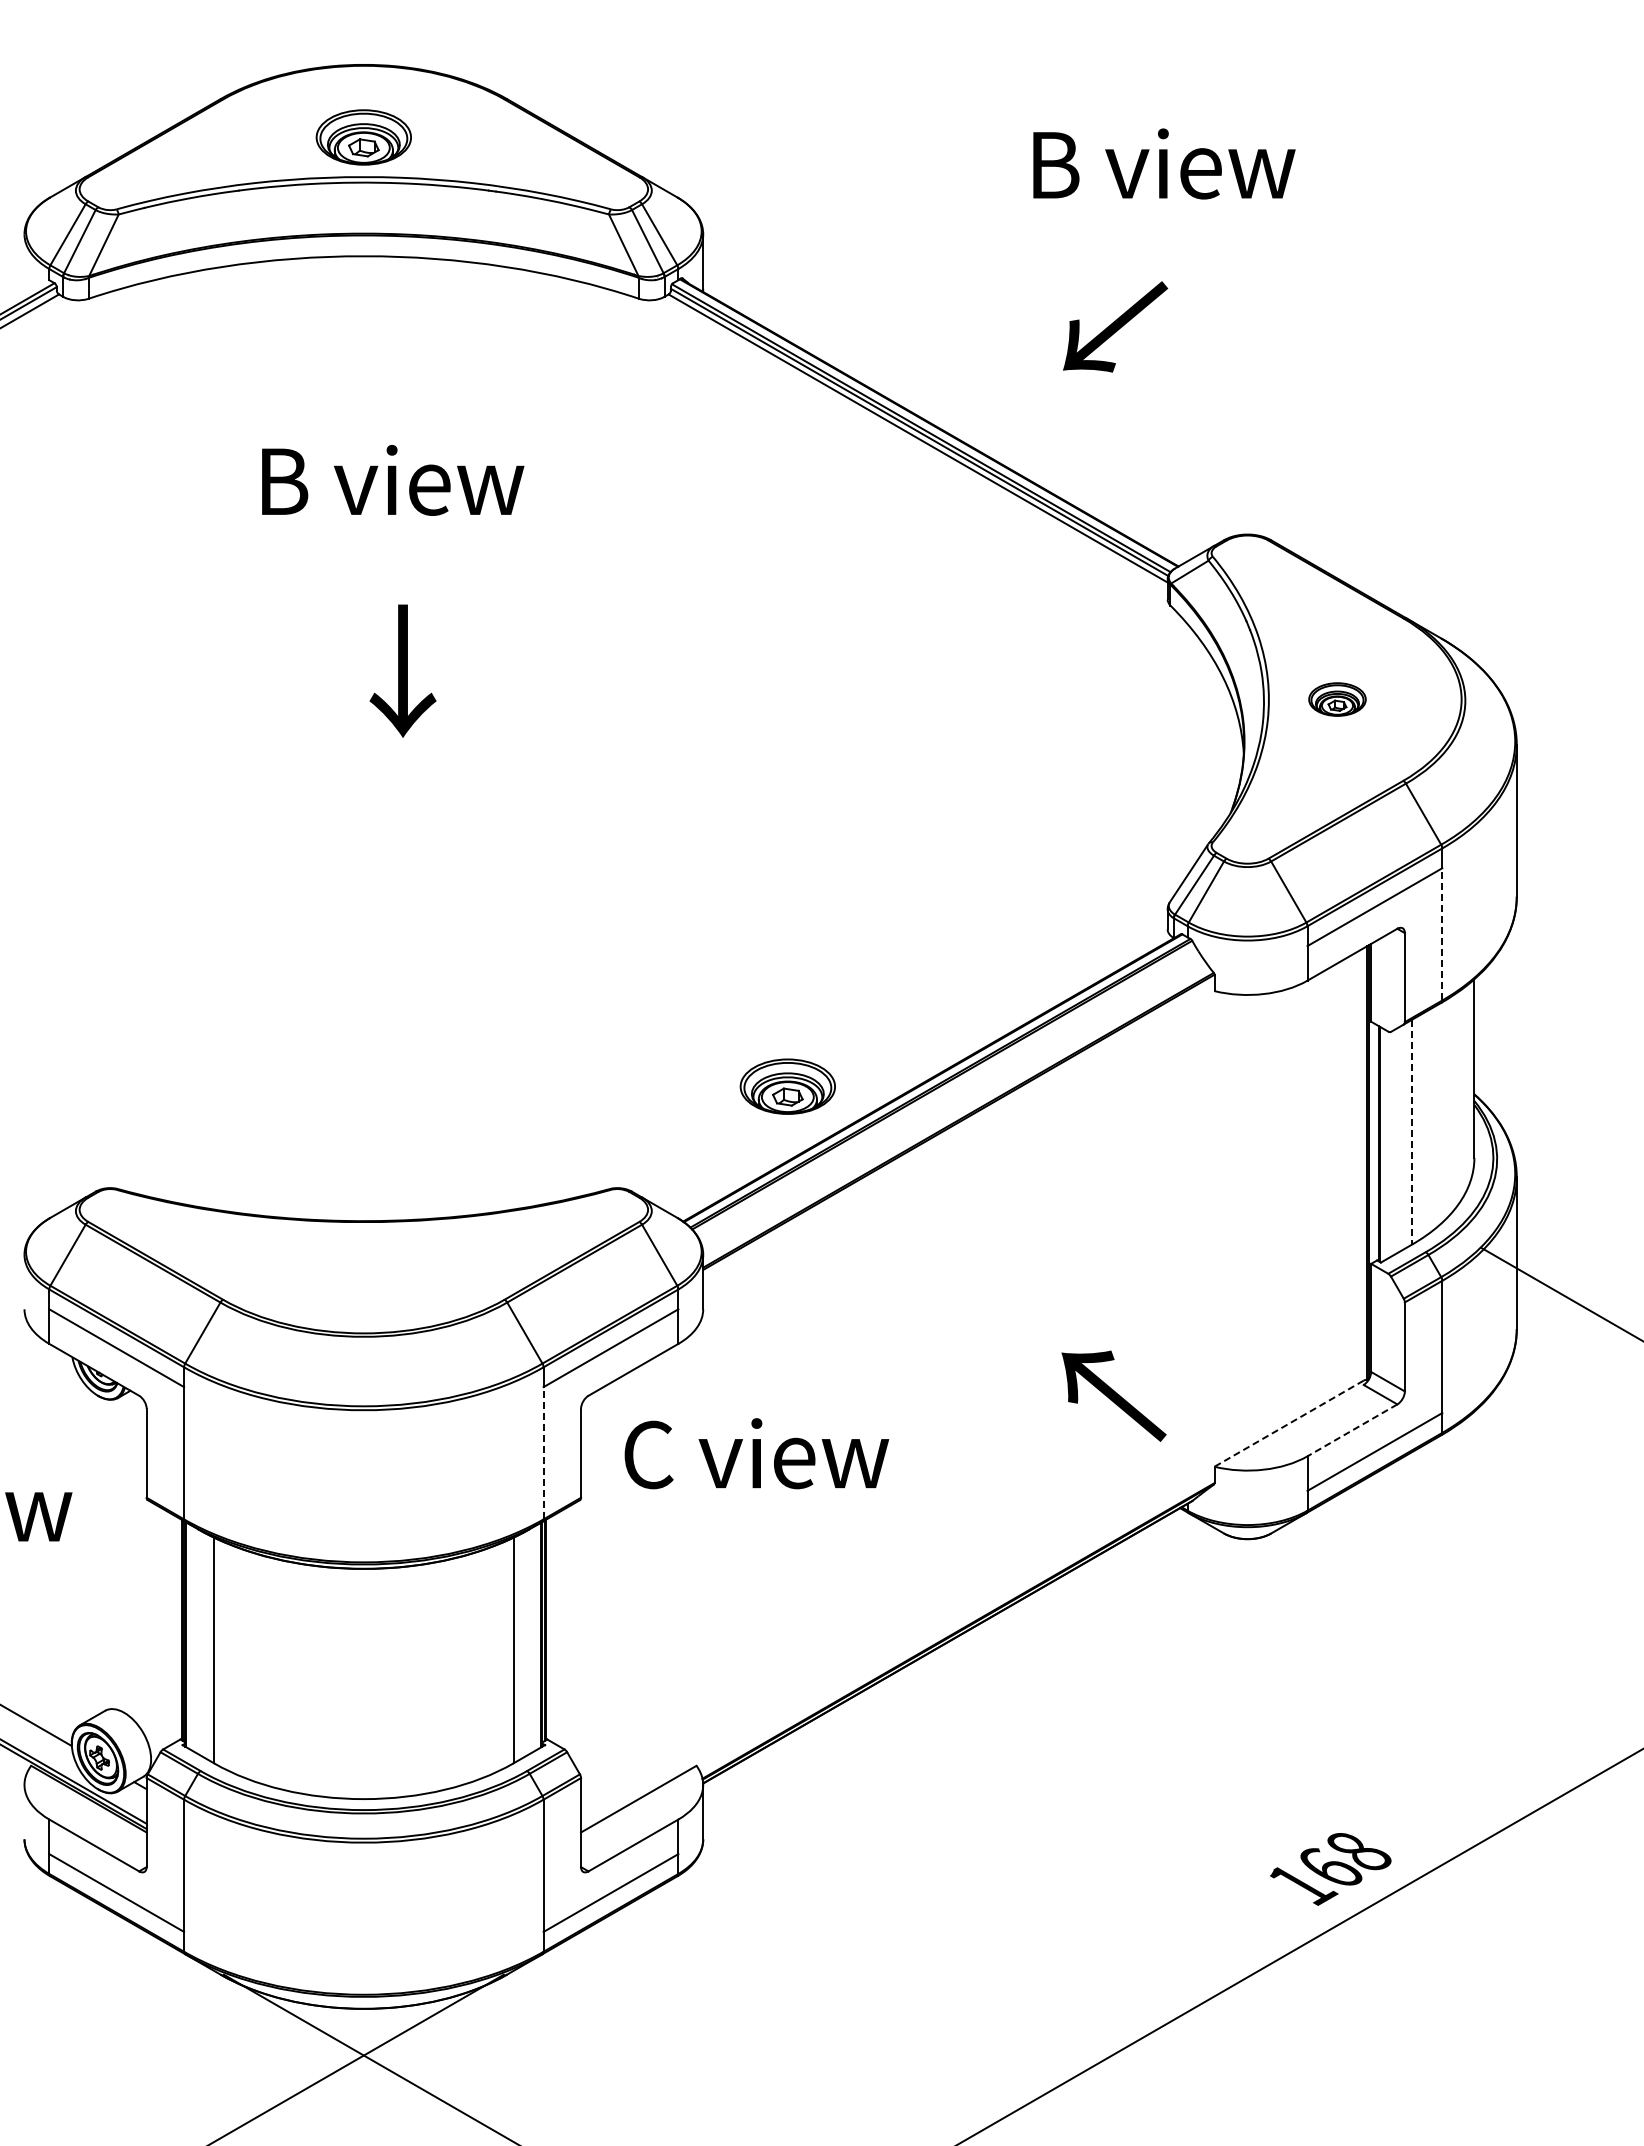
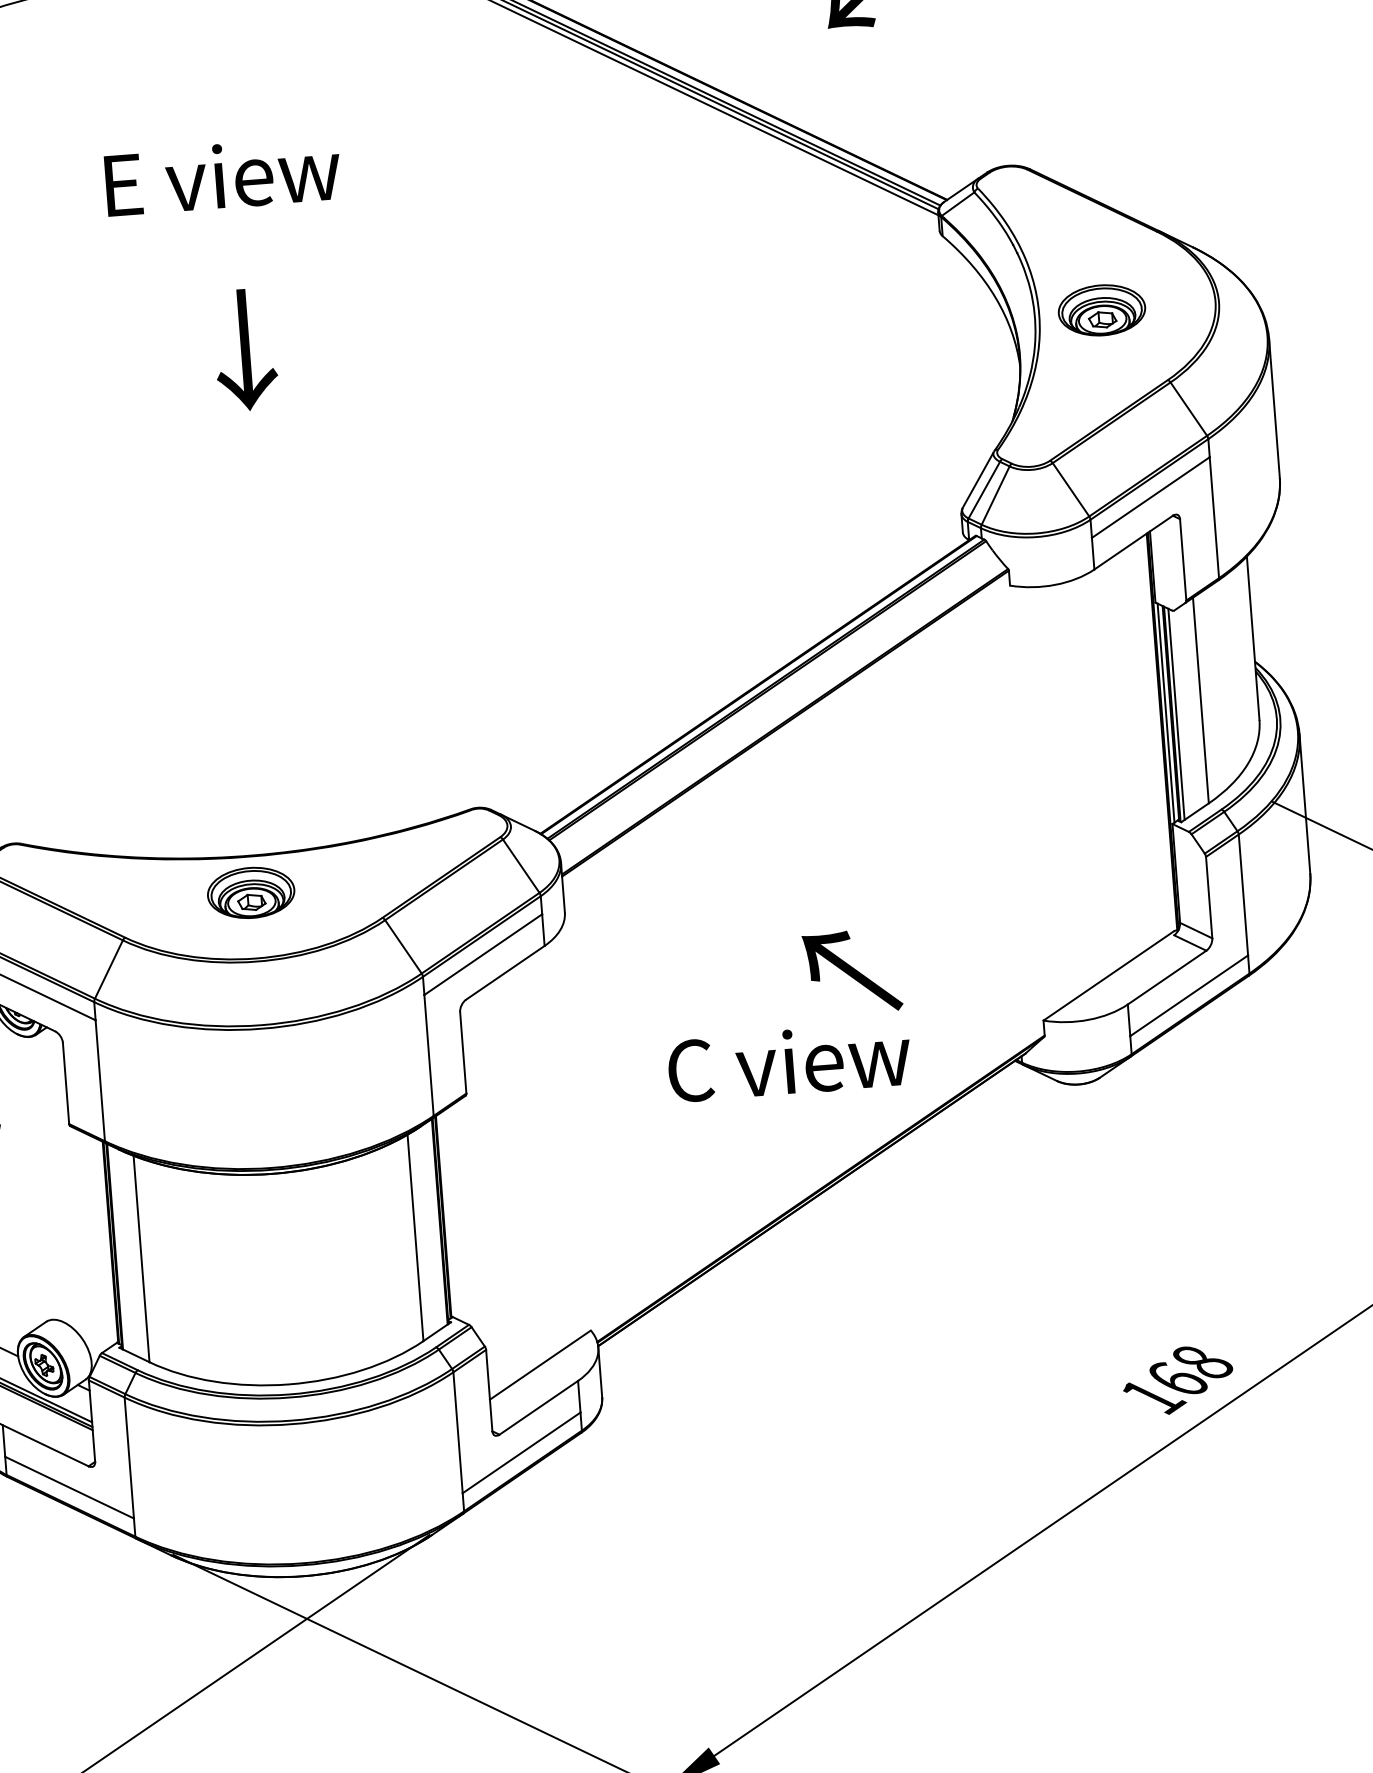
text: (393, 480) -> (223, 176), B view -> E view
part: (1337, 699) -> (1102, 310), size x1.67
line: (1442, 933) -> (1214, 516), dashed -> solid
part: (787, 1086) -> (250, 892), moved
line: (1412, 1132) -> (1201, 700), dashed -> solid
line: (1373, 1142) -> (1166, 712), added
line: (1384, 1144) -> (1176, 713), added
text: (1113, 1395) -> (852, 971), moved
line: (1288, 1423) -> (1108, 975), dashed -> solid
line: (1352, 1430) -> (1167, 977), dashed -> solid
line: (543, 1452) -> (428, 1054), dashed -> solid
text: (756, 1453) -> (789, 1062), moved

